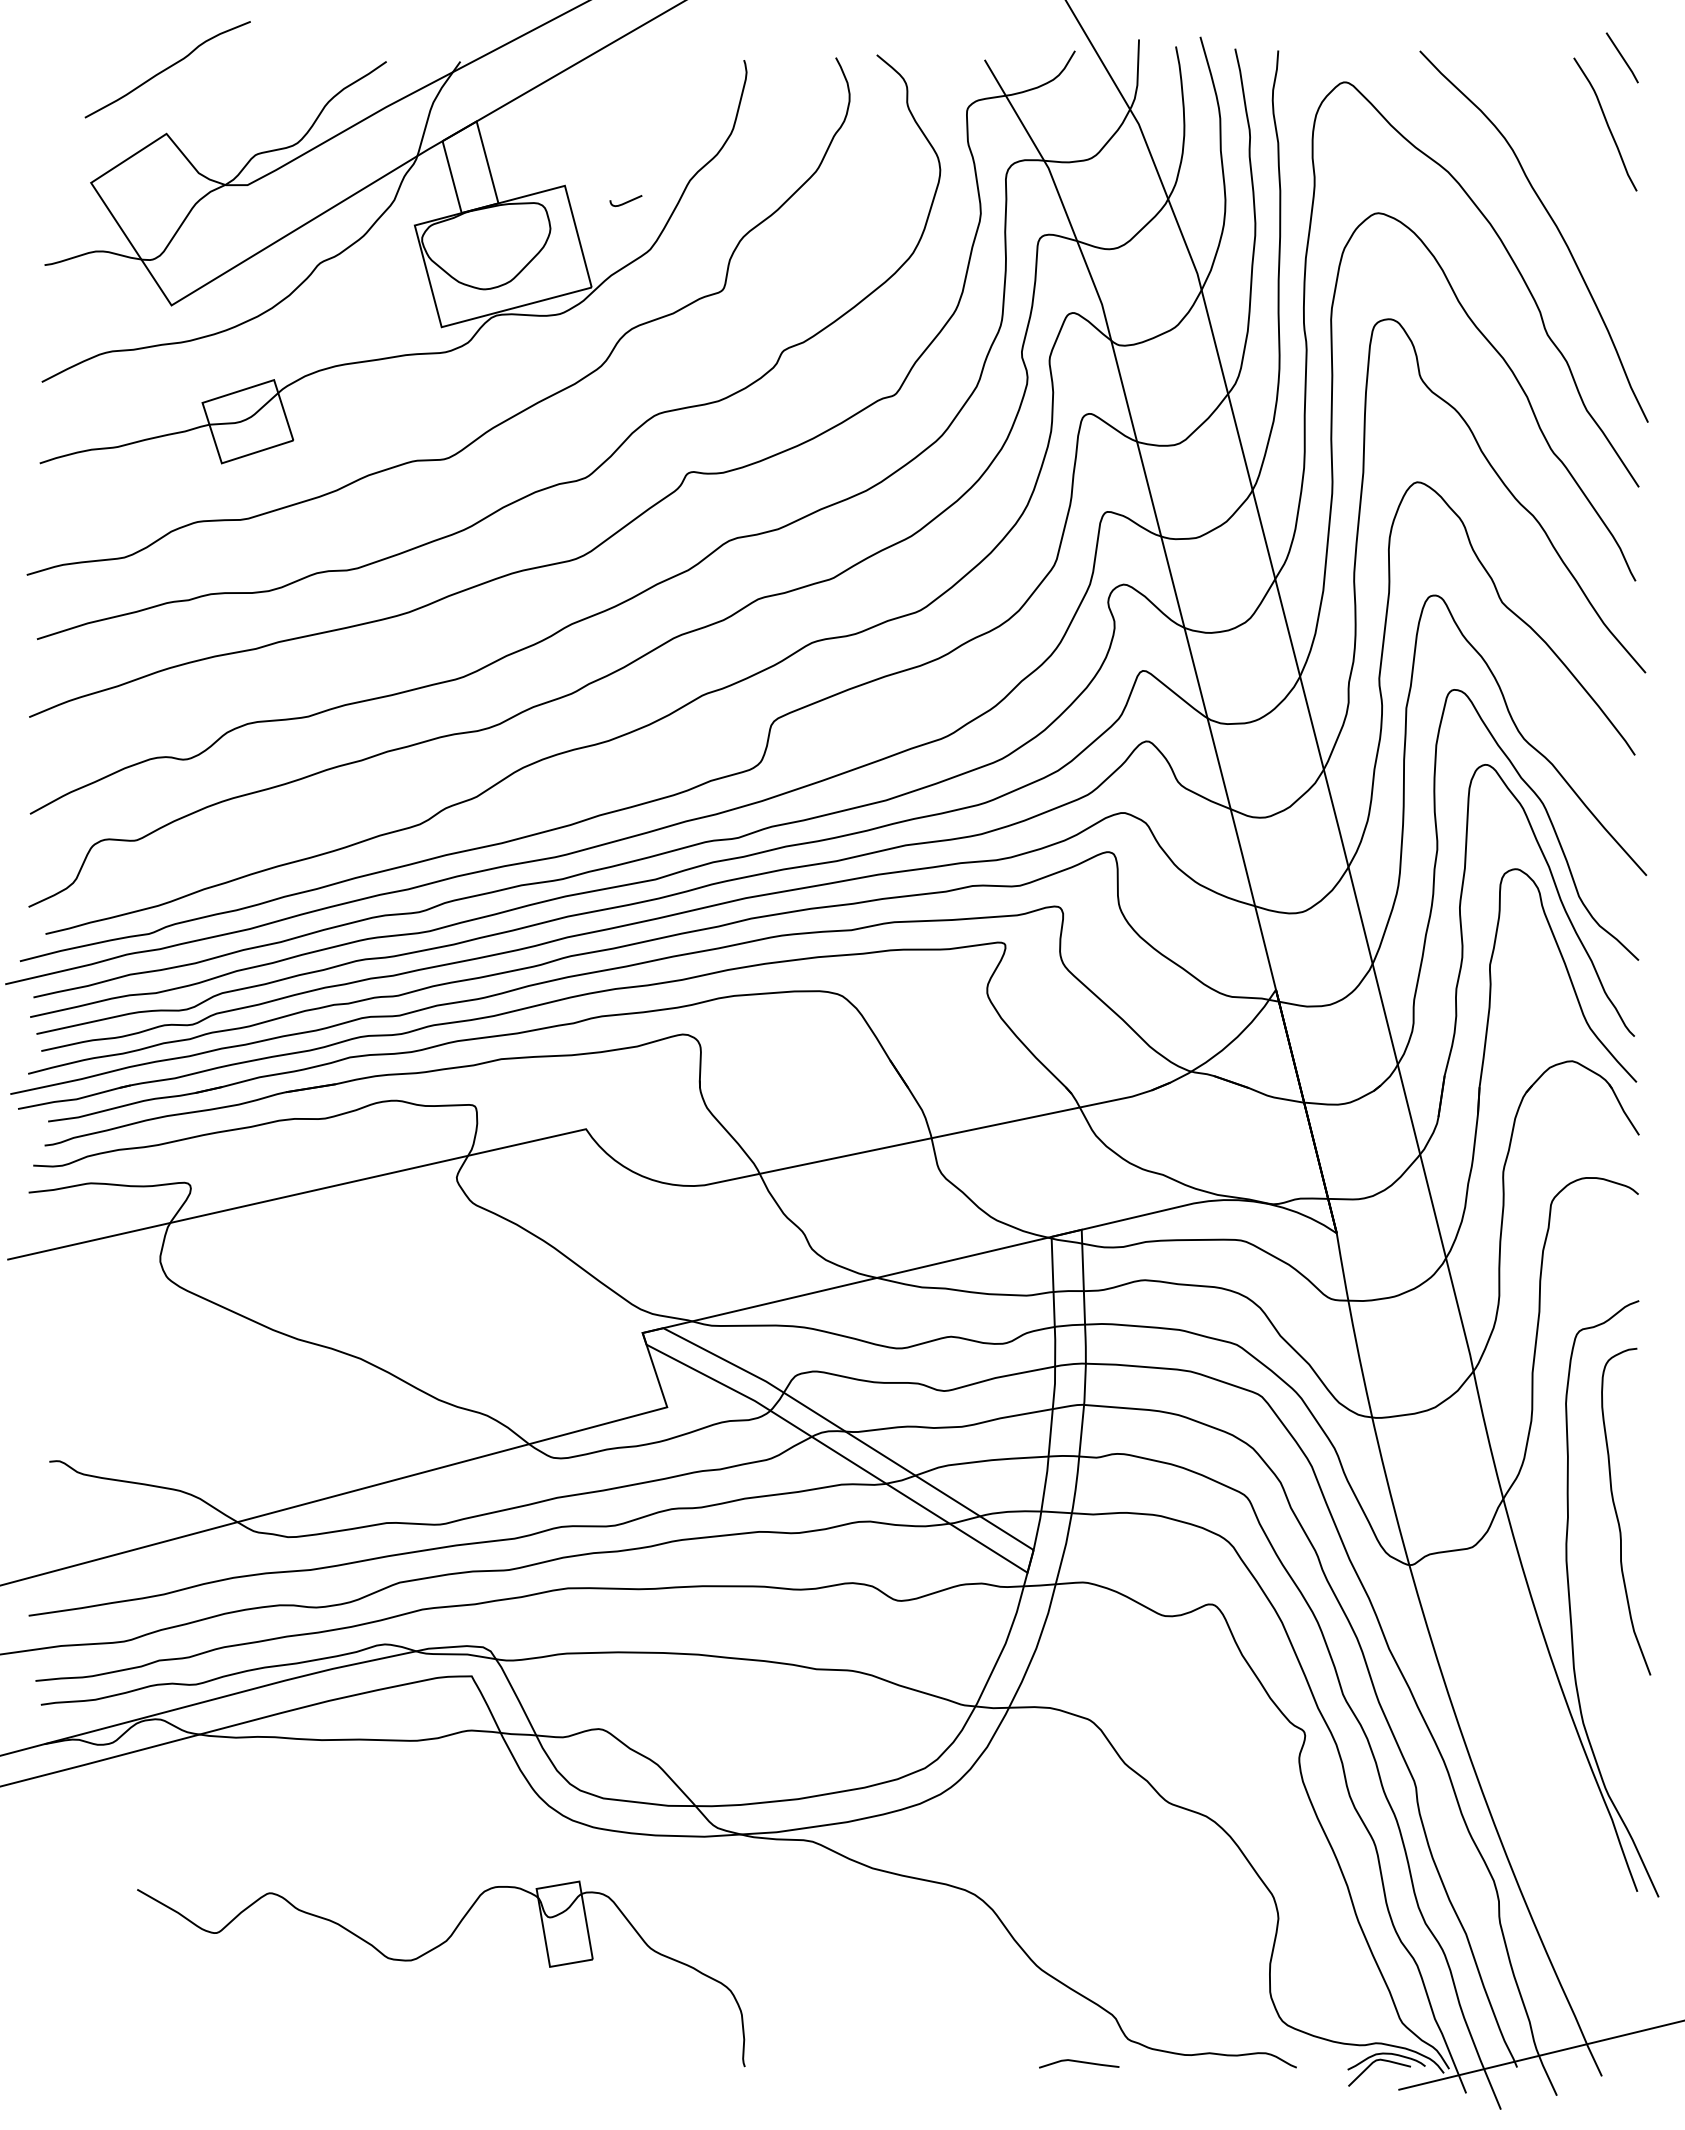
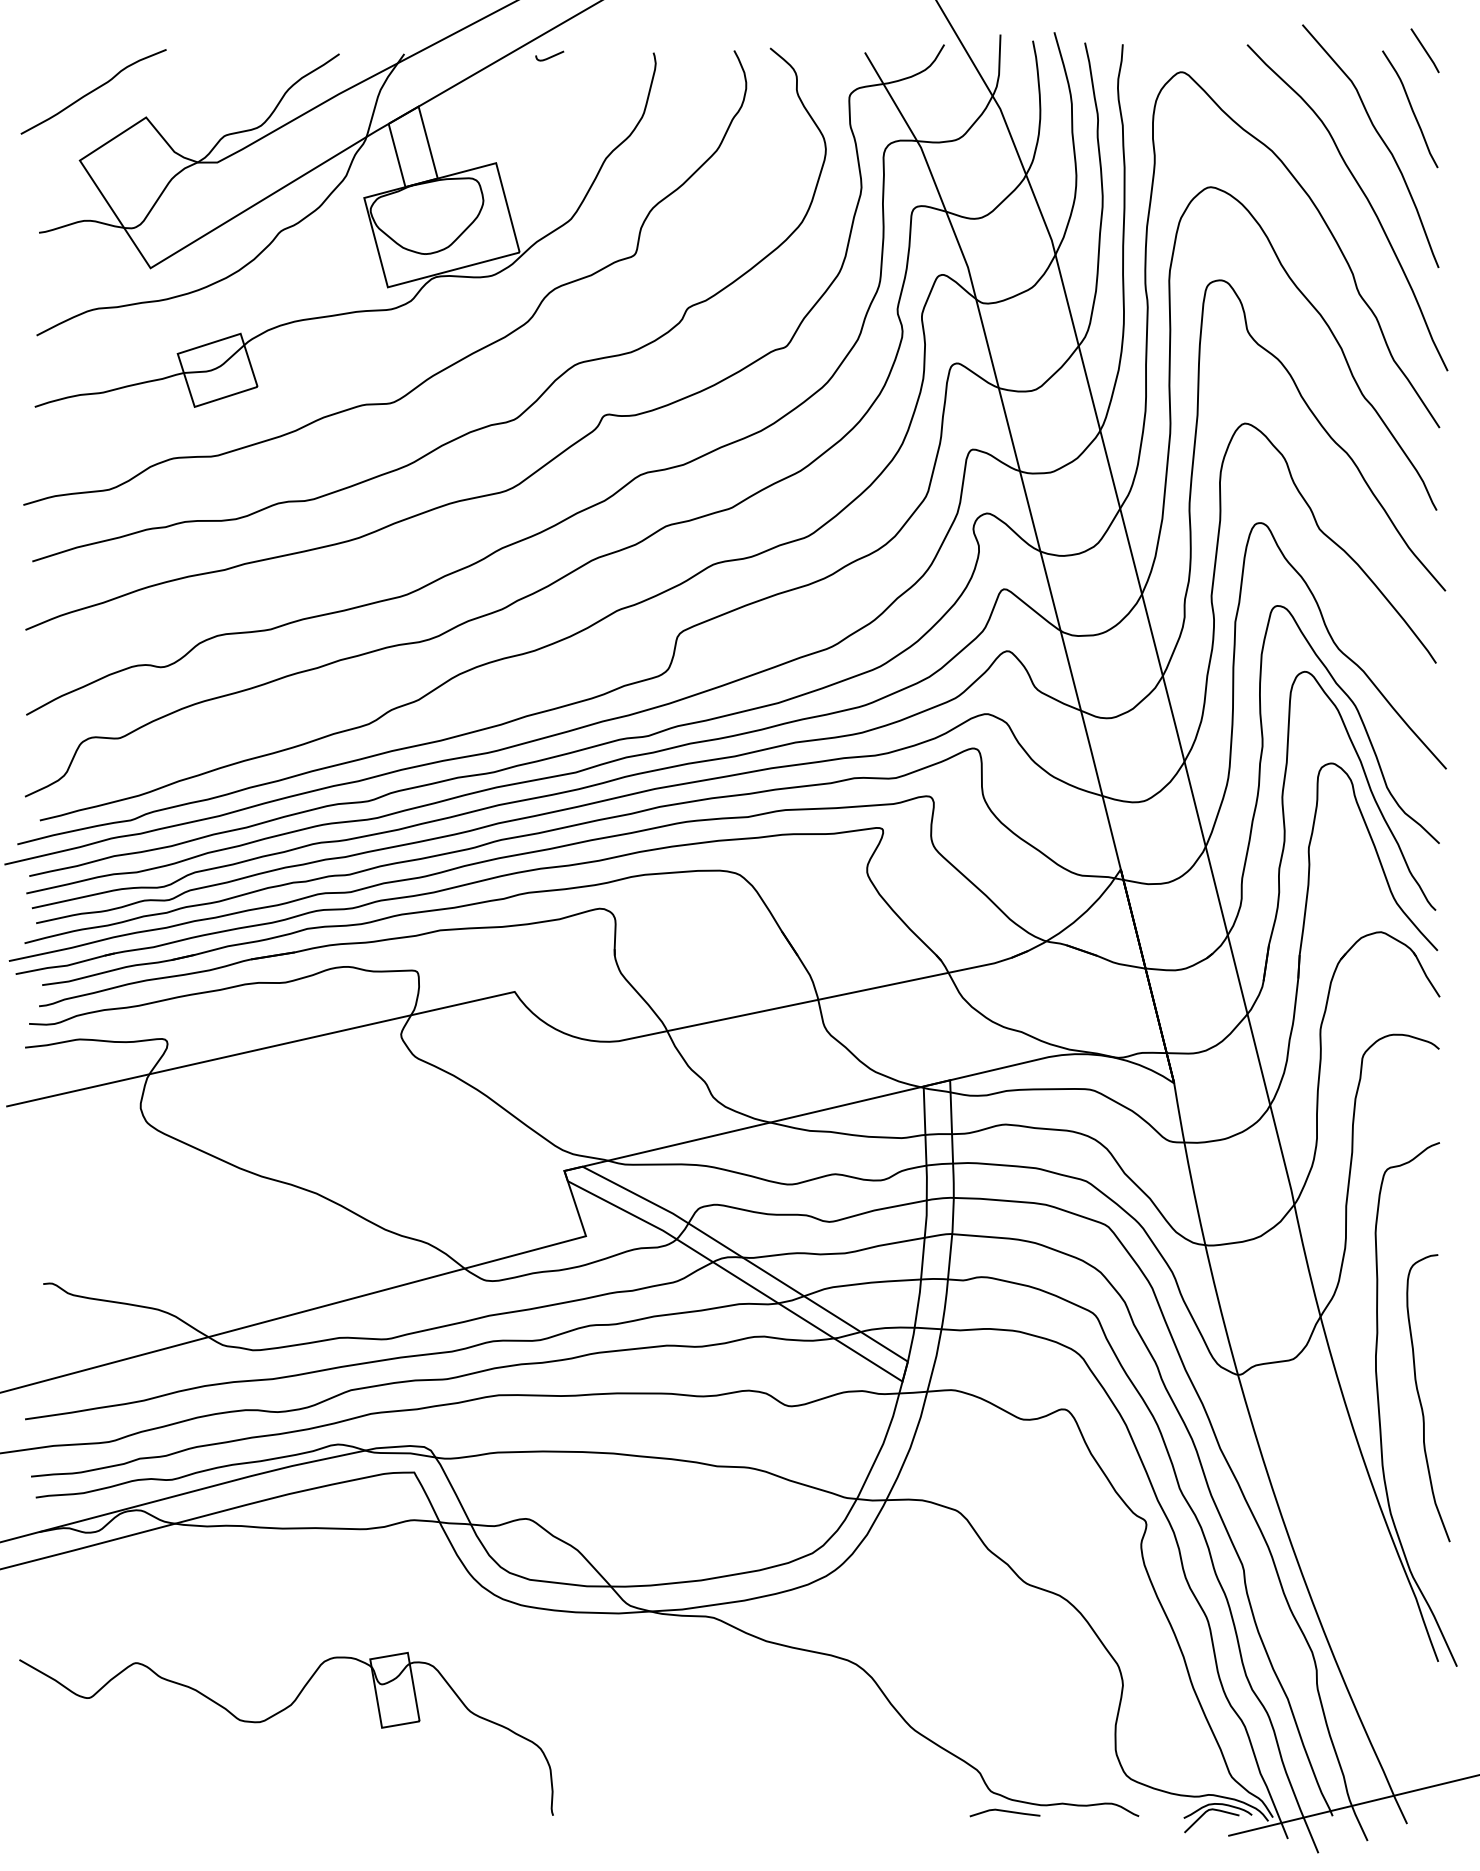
curve: (167, 69) -> (93, 91), moved
curve: (1572, 159) -> (1381, 140), added
curve: (626, 201) -> (550, 56), moved
curve: (1617, 1513) -> (1420, 1399), moved
part: (431, 1951) -> (277, 1714), moved
line: (1079, 2062) -> (1005, 1811), moved

